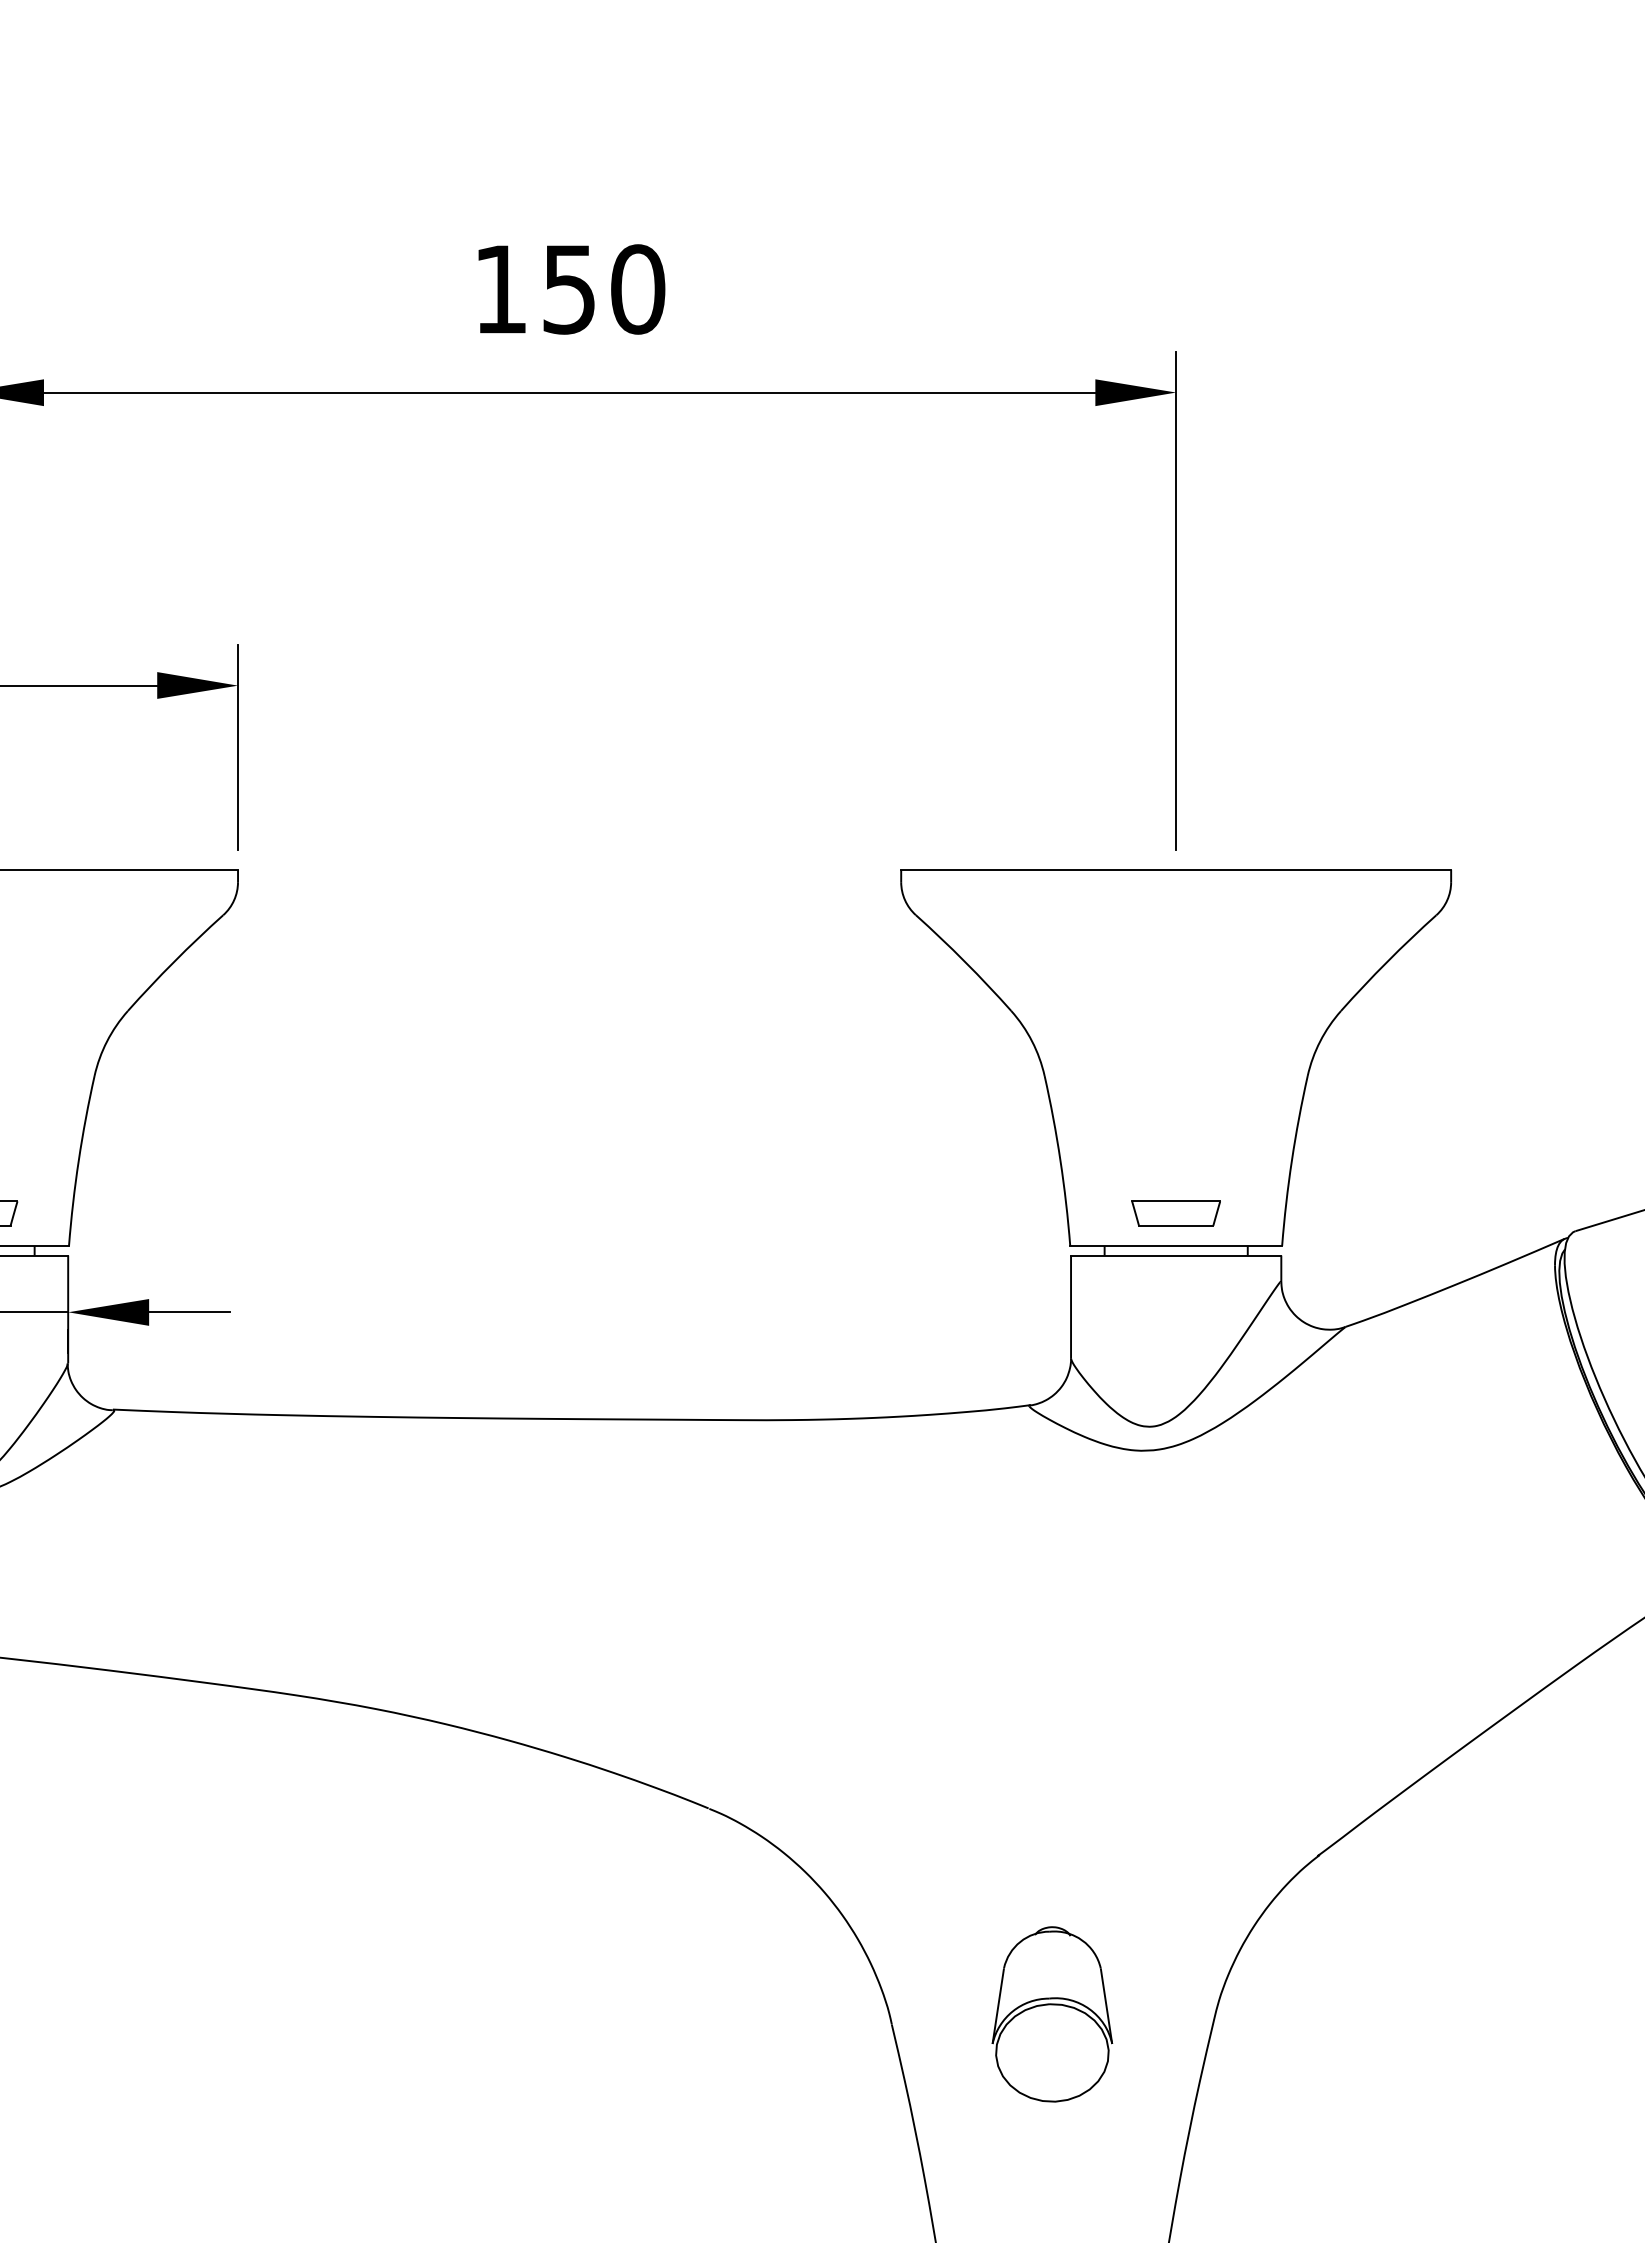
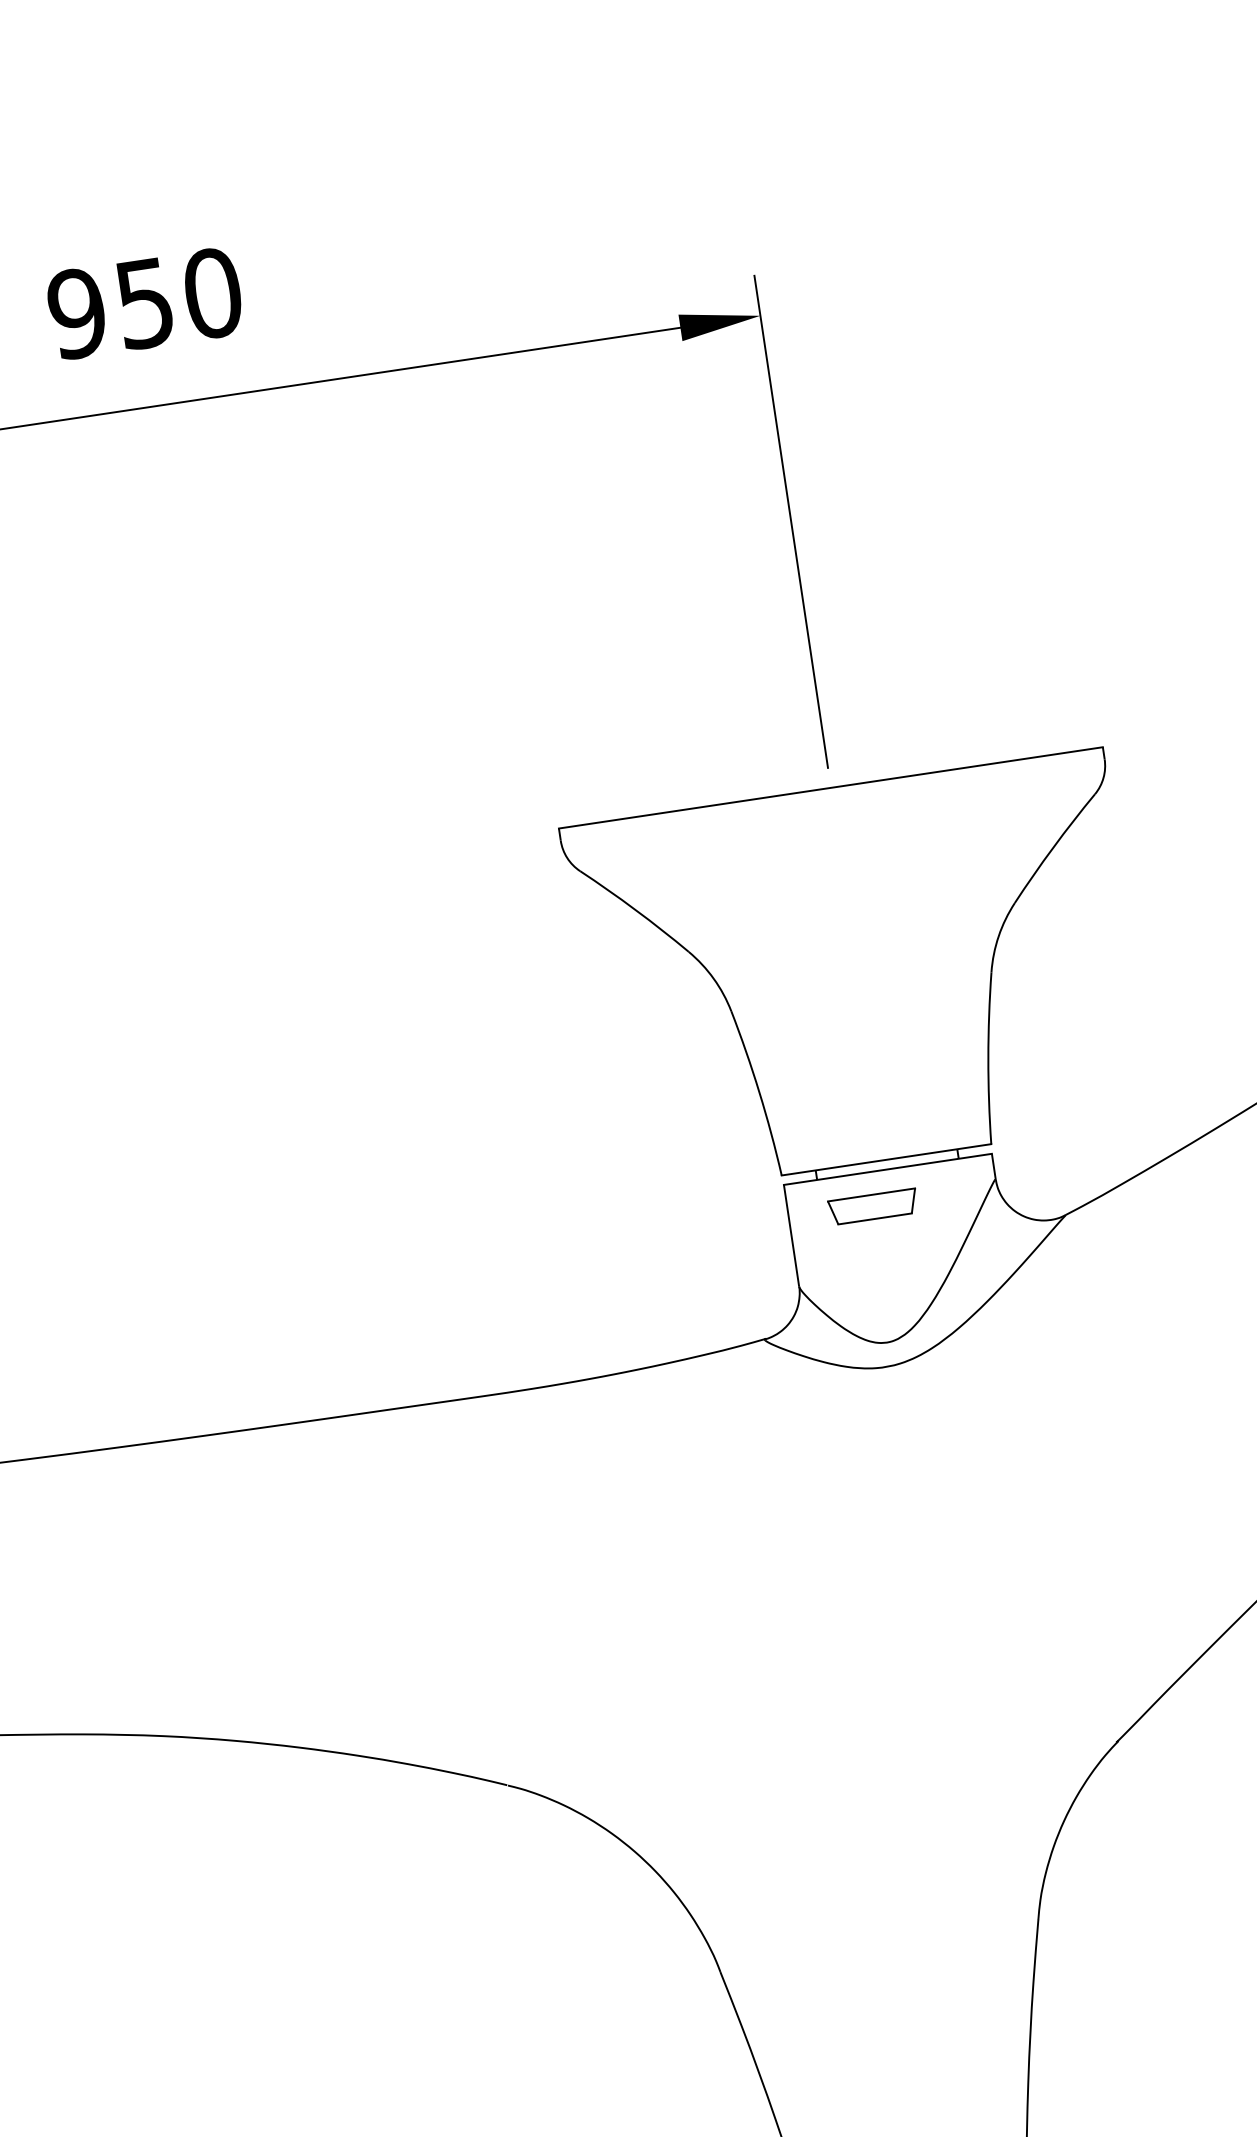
text: (500, 289) -> (76, 313), 150 -> 950
part: (1175, 1213) -> (872, 1206), moved
part: (1052, 2014) -> (877, 1938), removed

